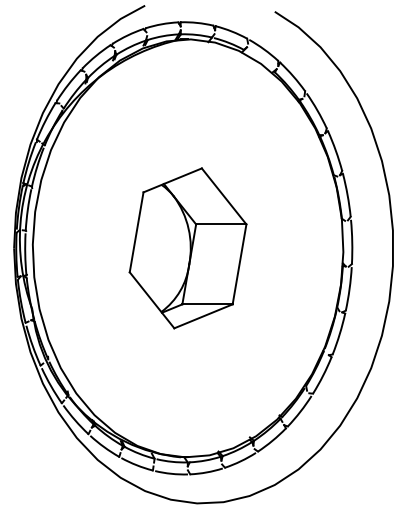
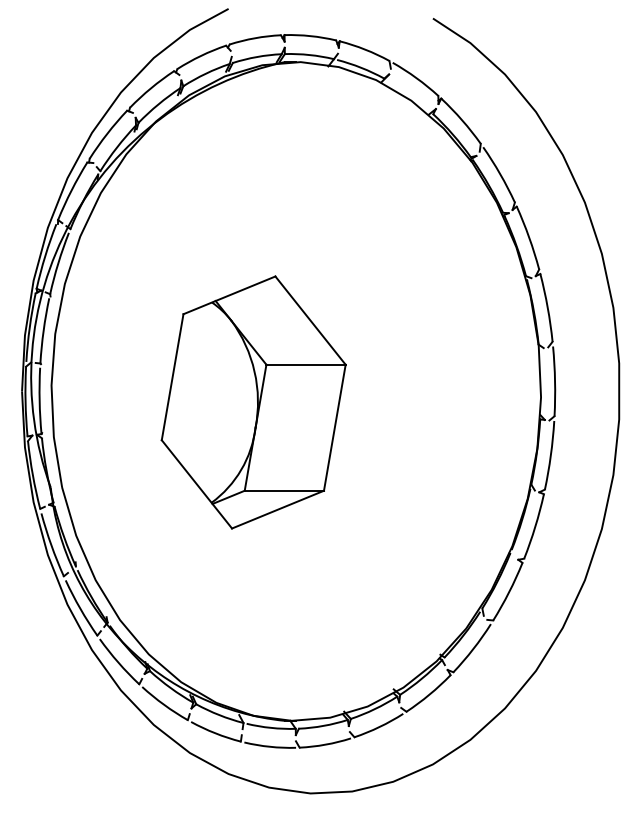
part: (187, 248) -> (252, 402), moved

